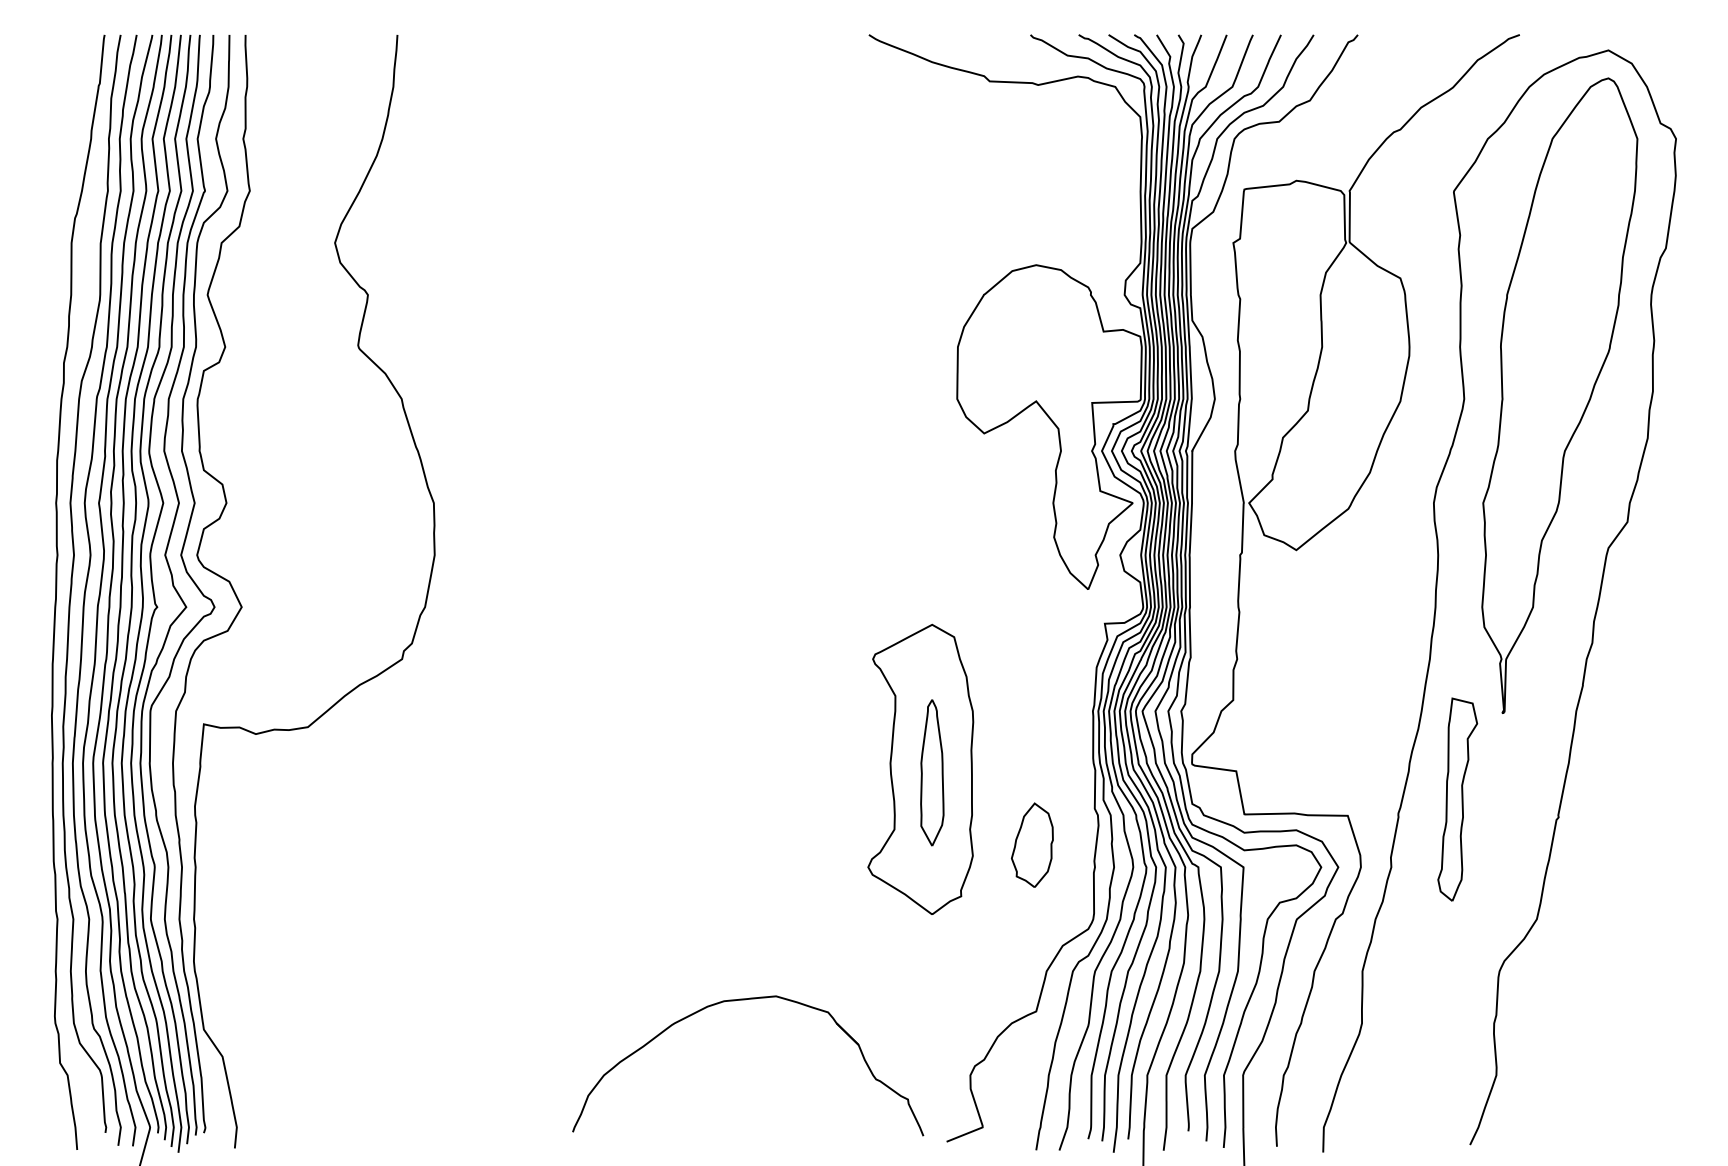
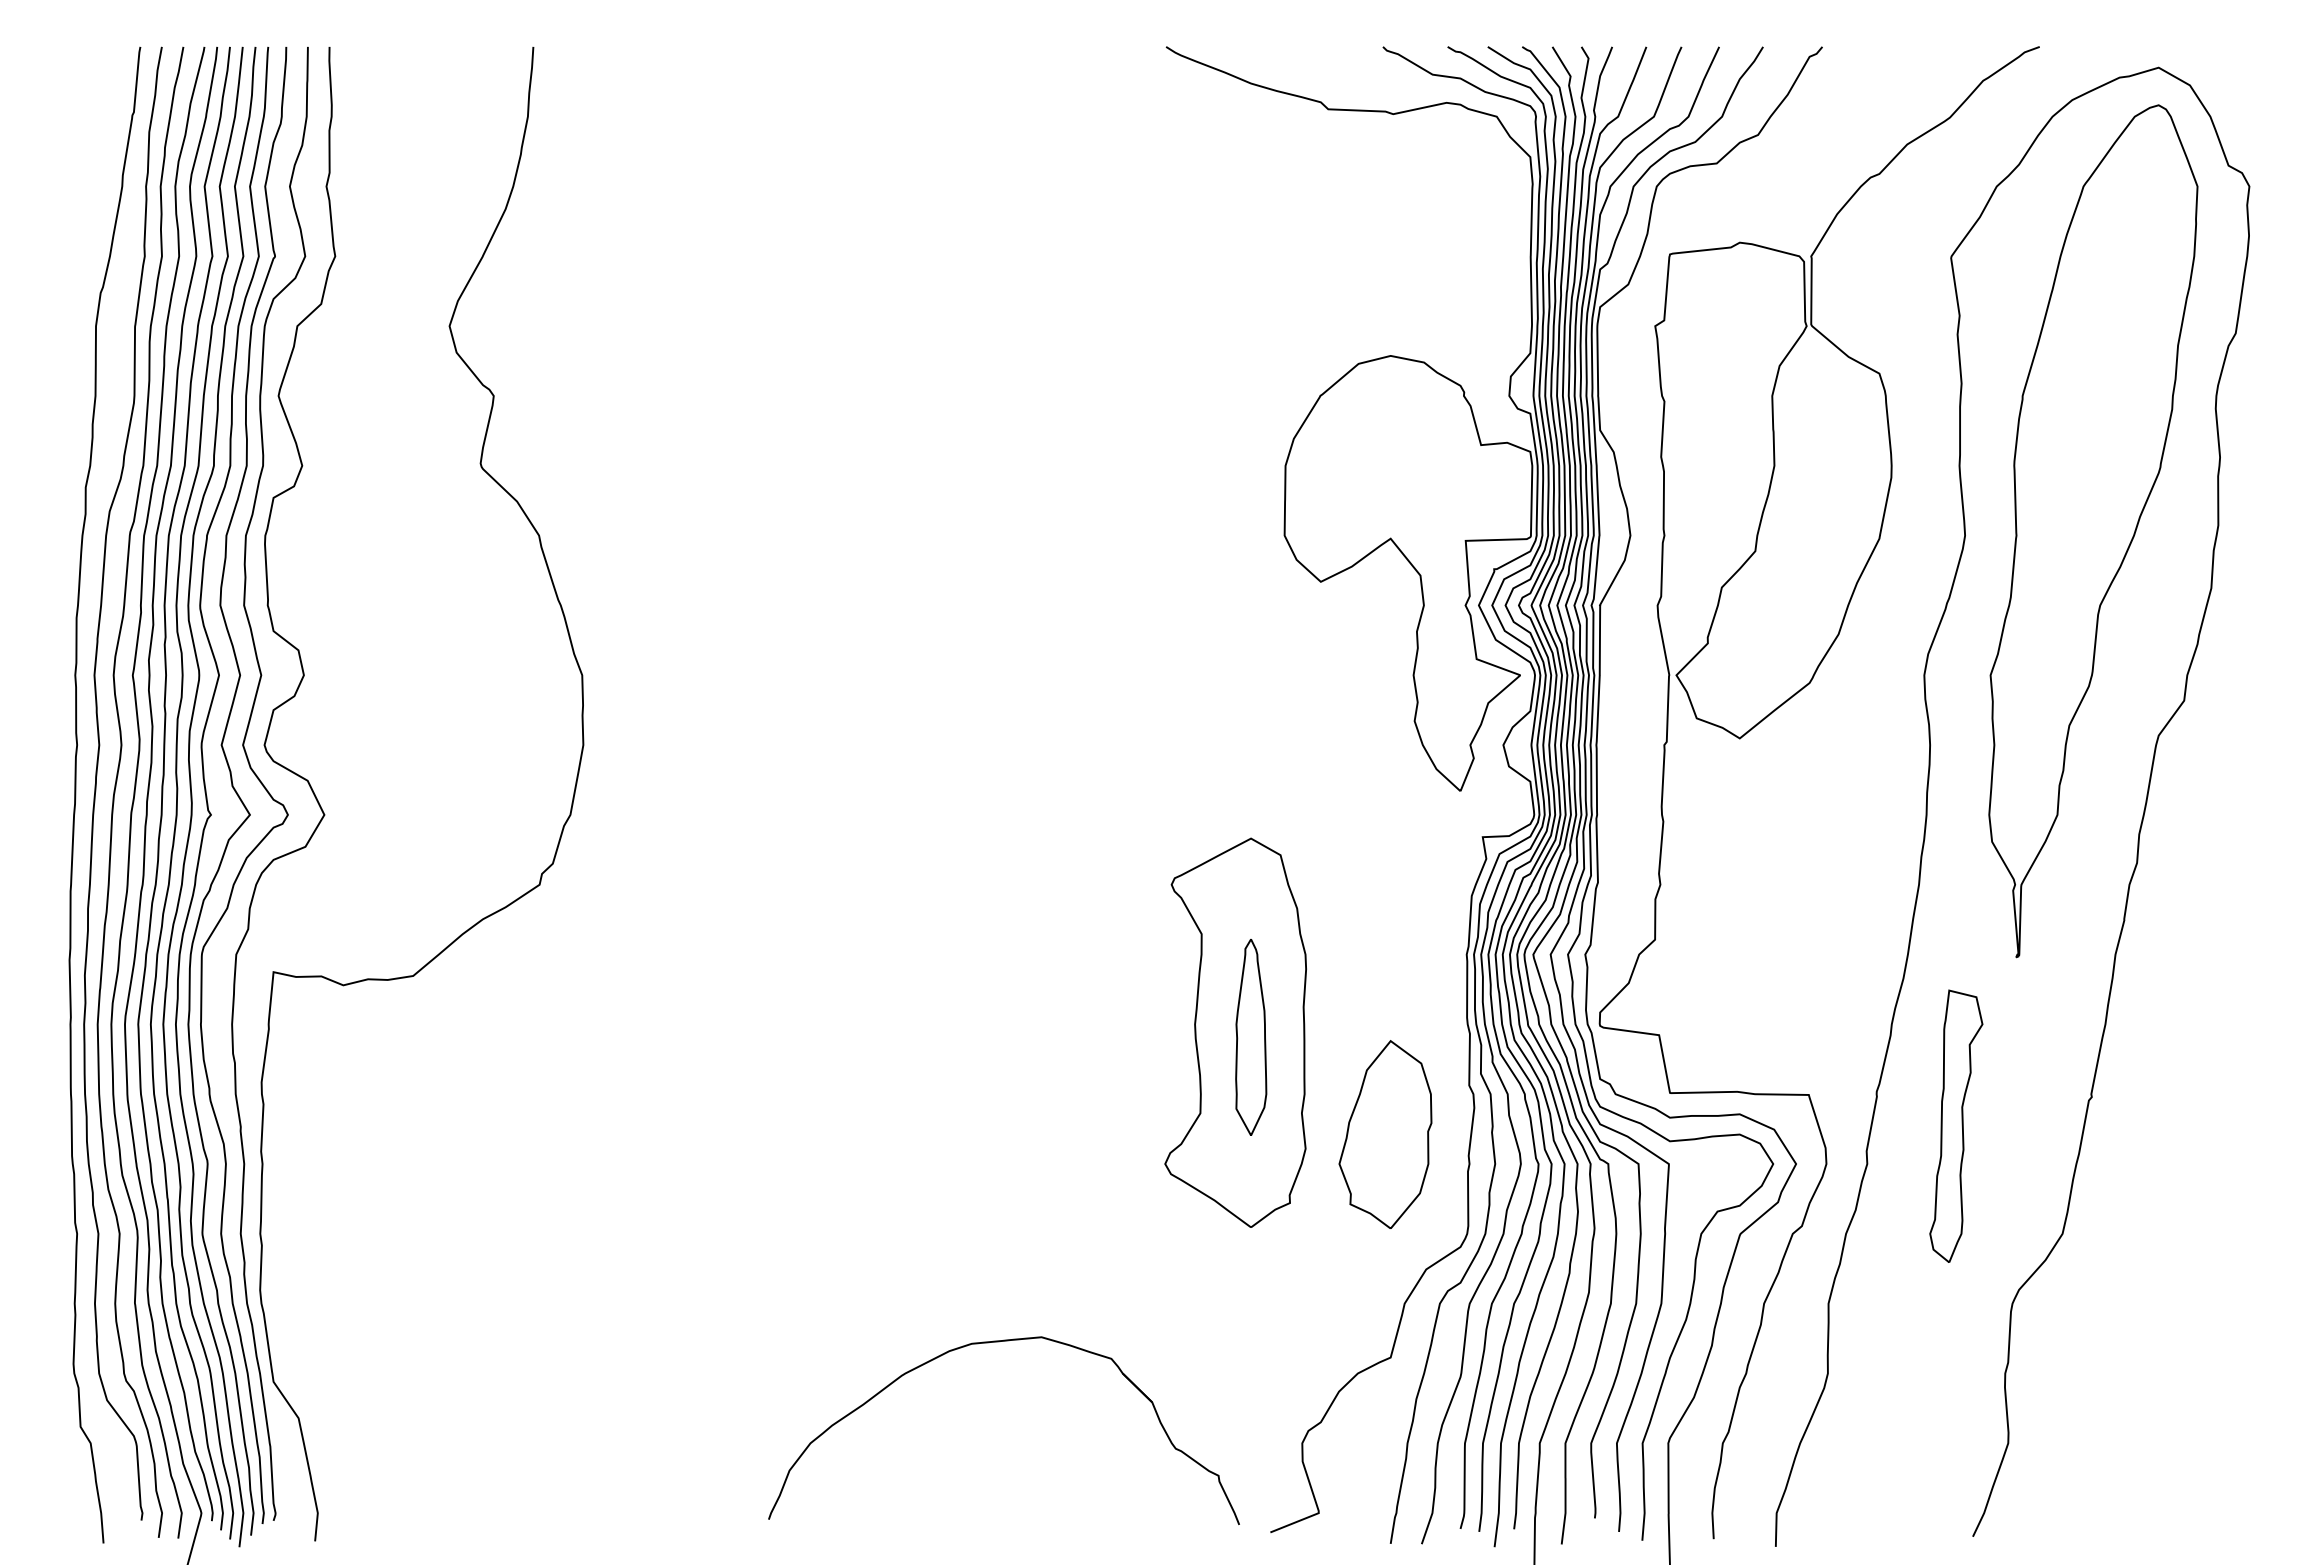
part: (1457, 799) -> (1956, 1125), moved
part: (1032, 845) -> (1385, 1134), size x1.67

